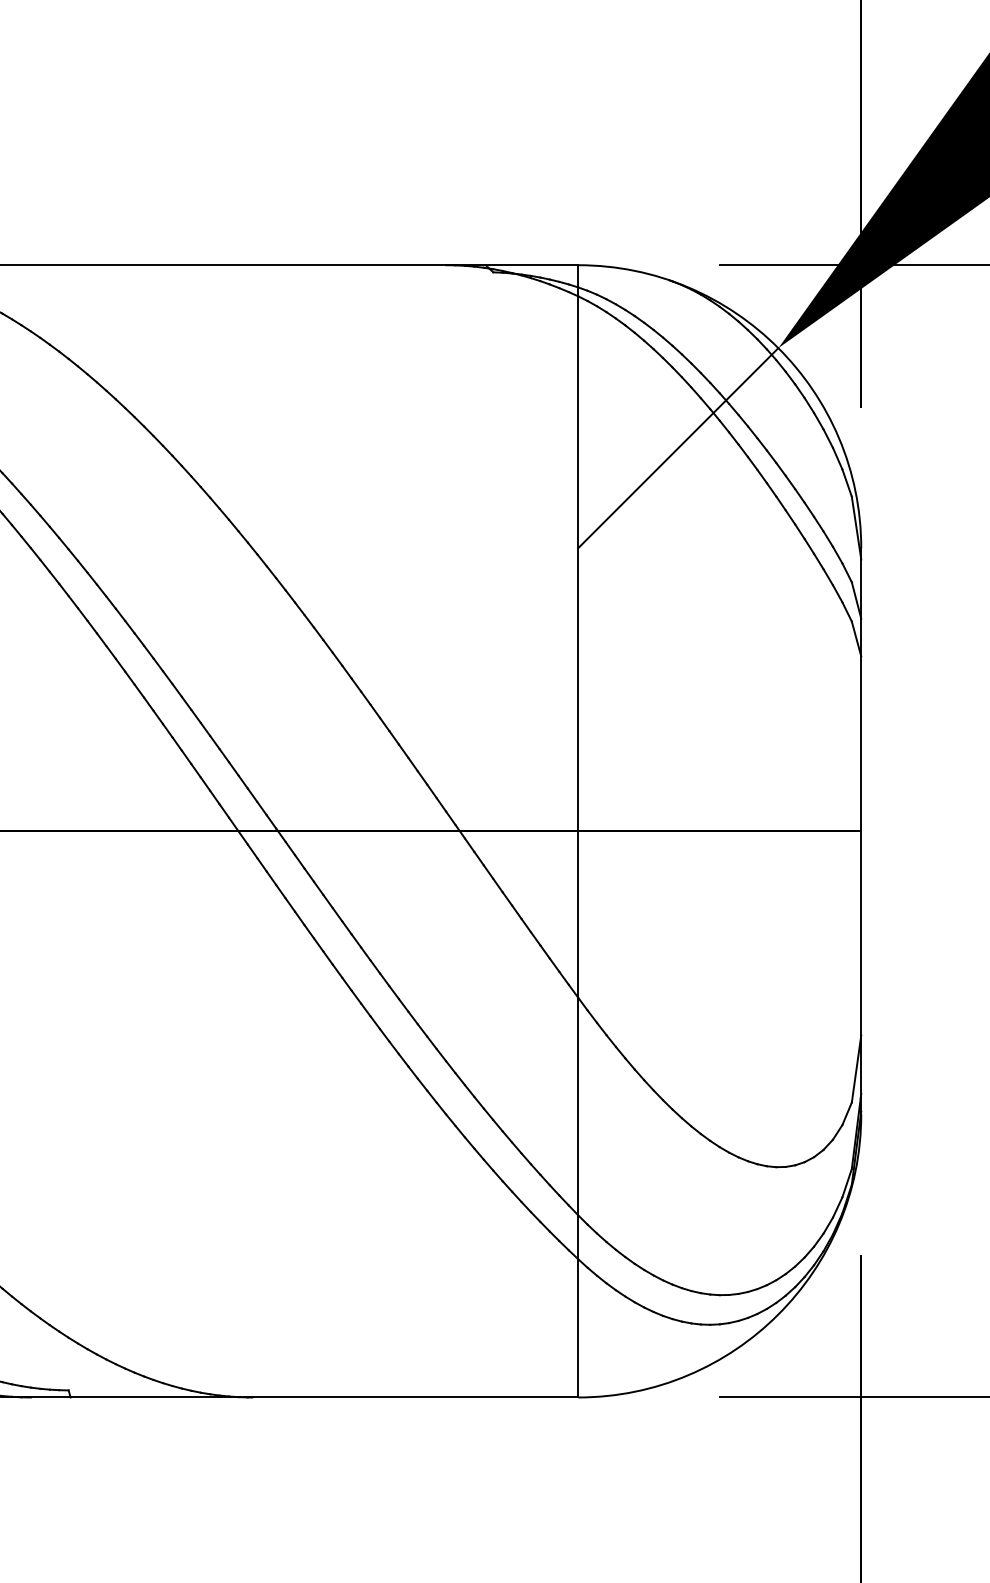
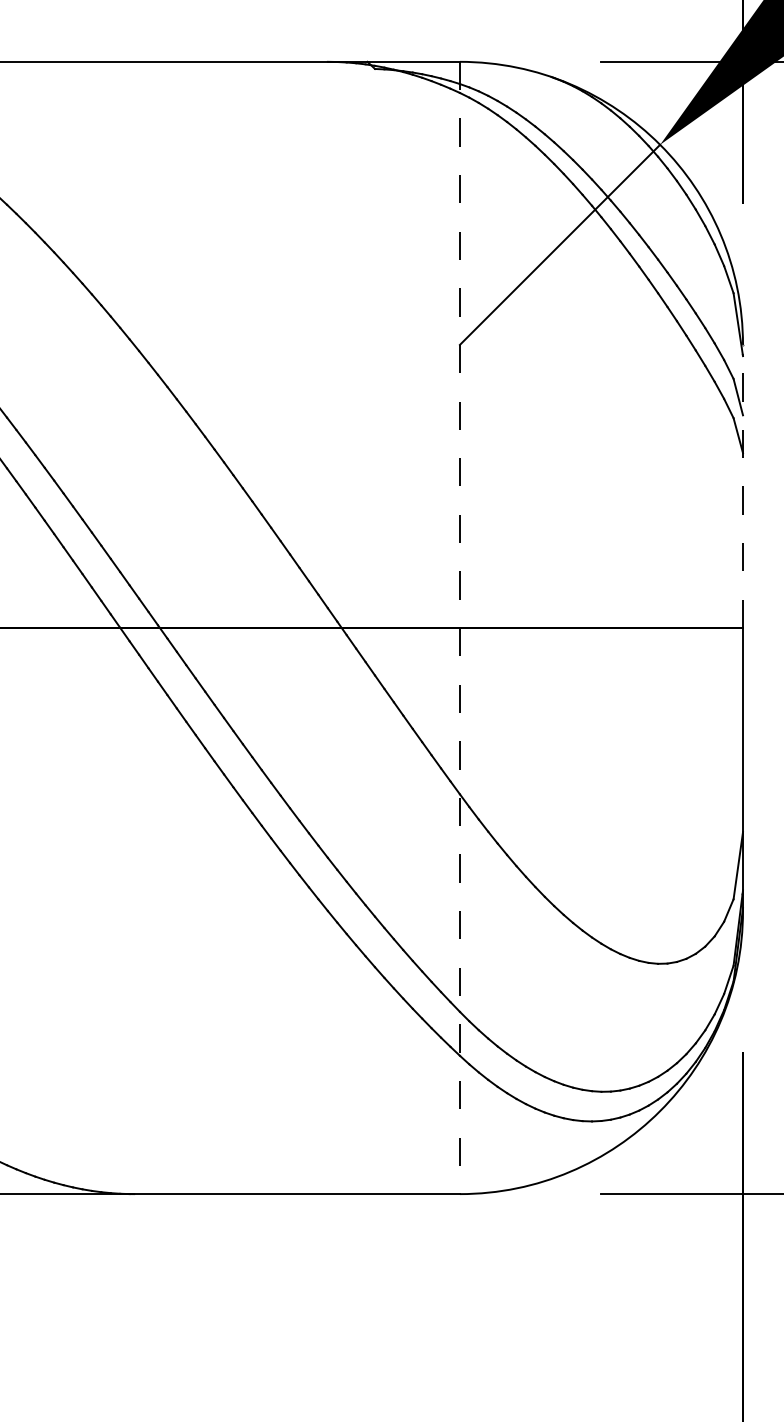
line: (861, 689) -> (743, 486), solid -> dashed
line: (578, 831) -> (460, 628), solid -> dashed

